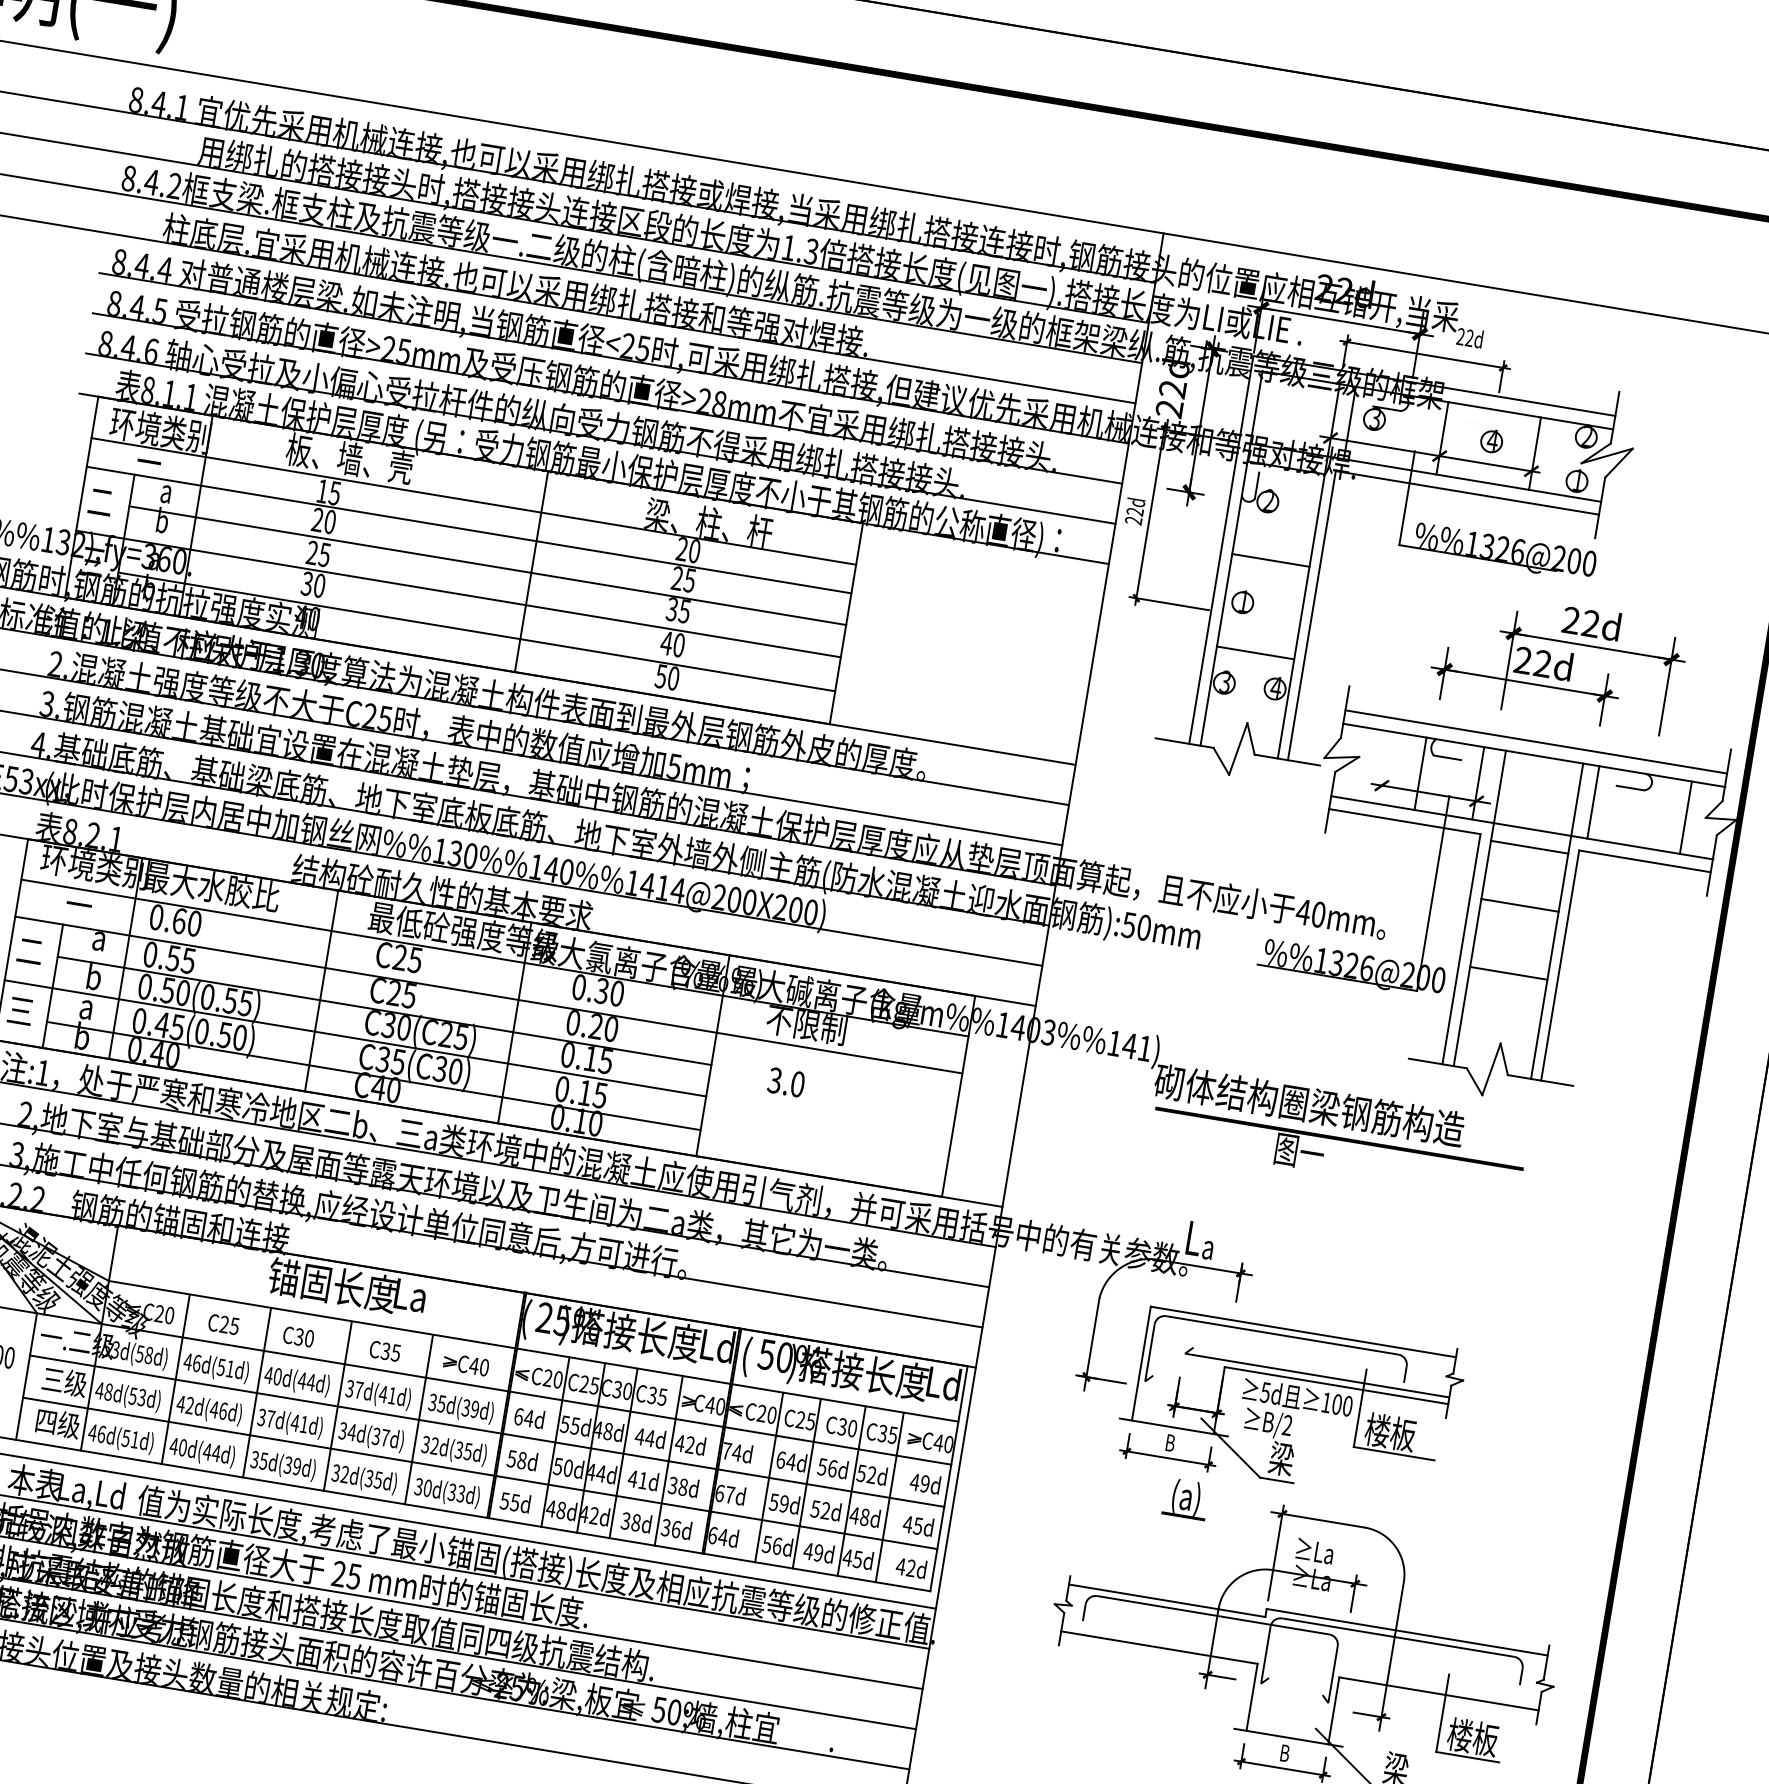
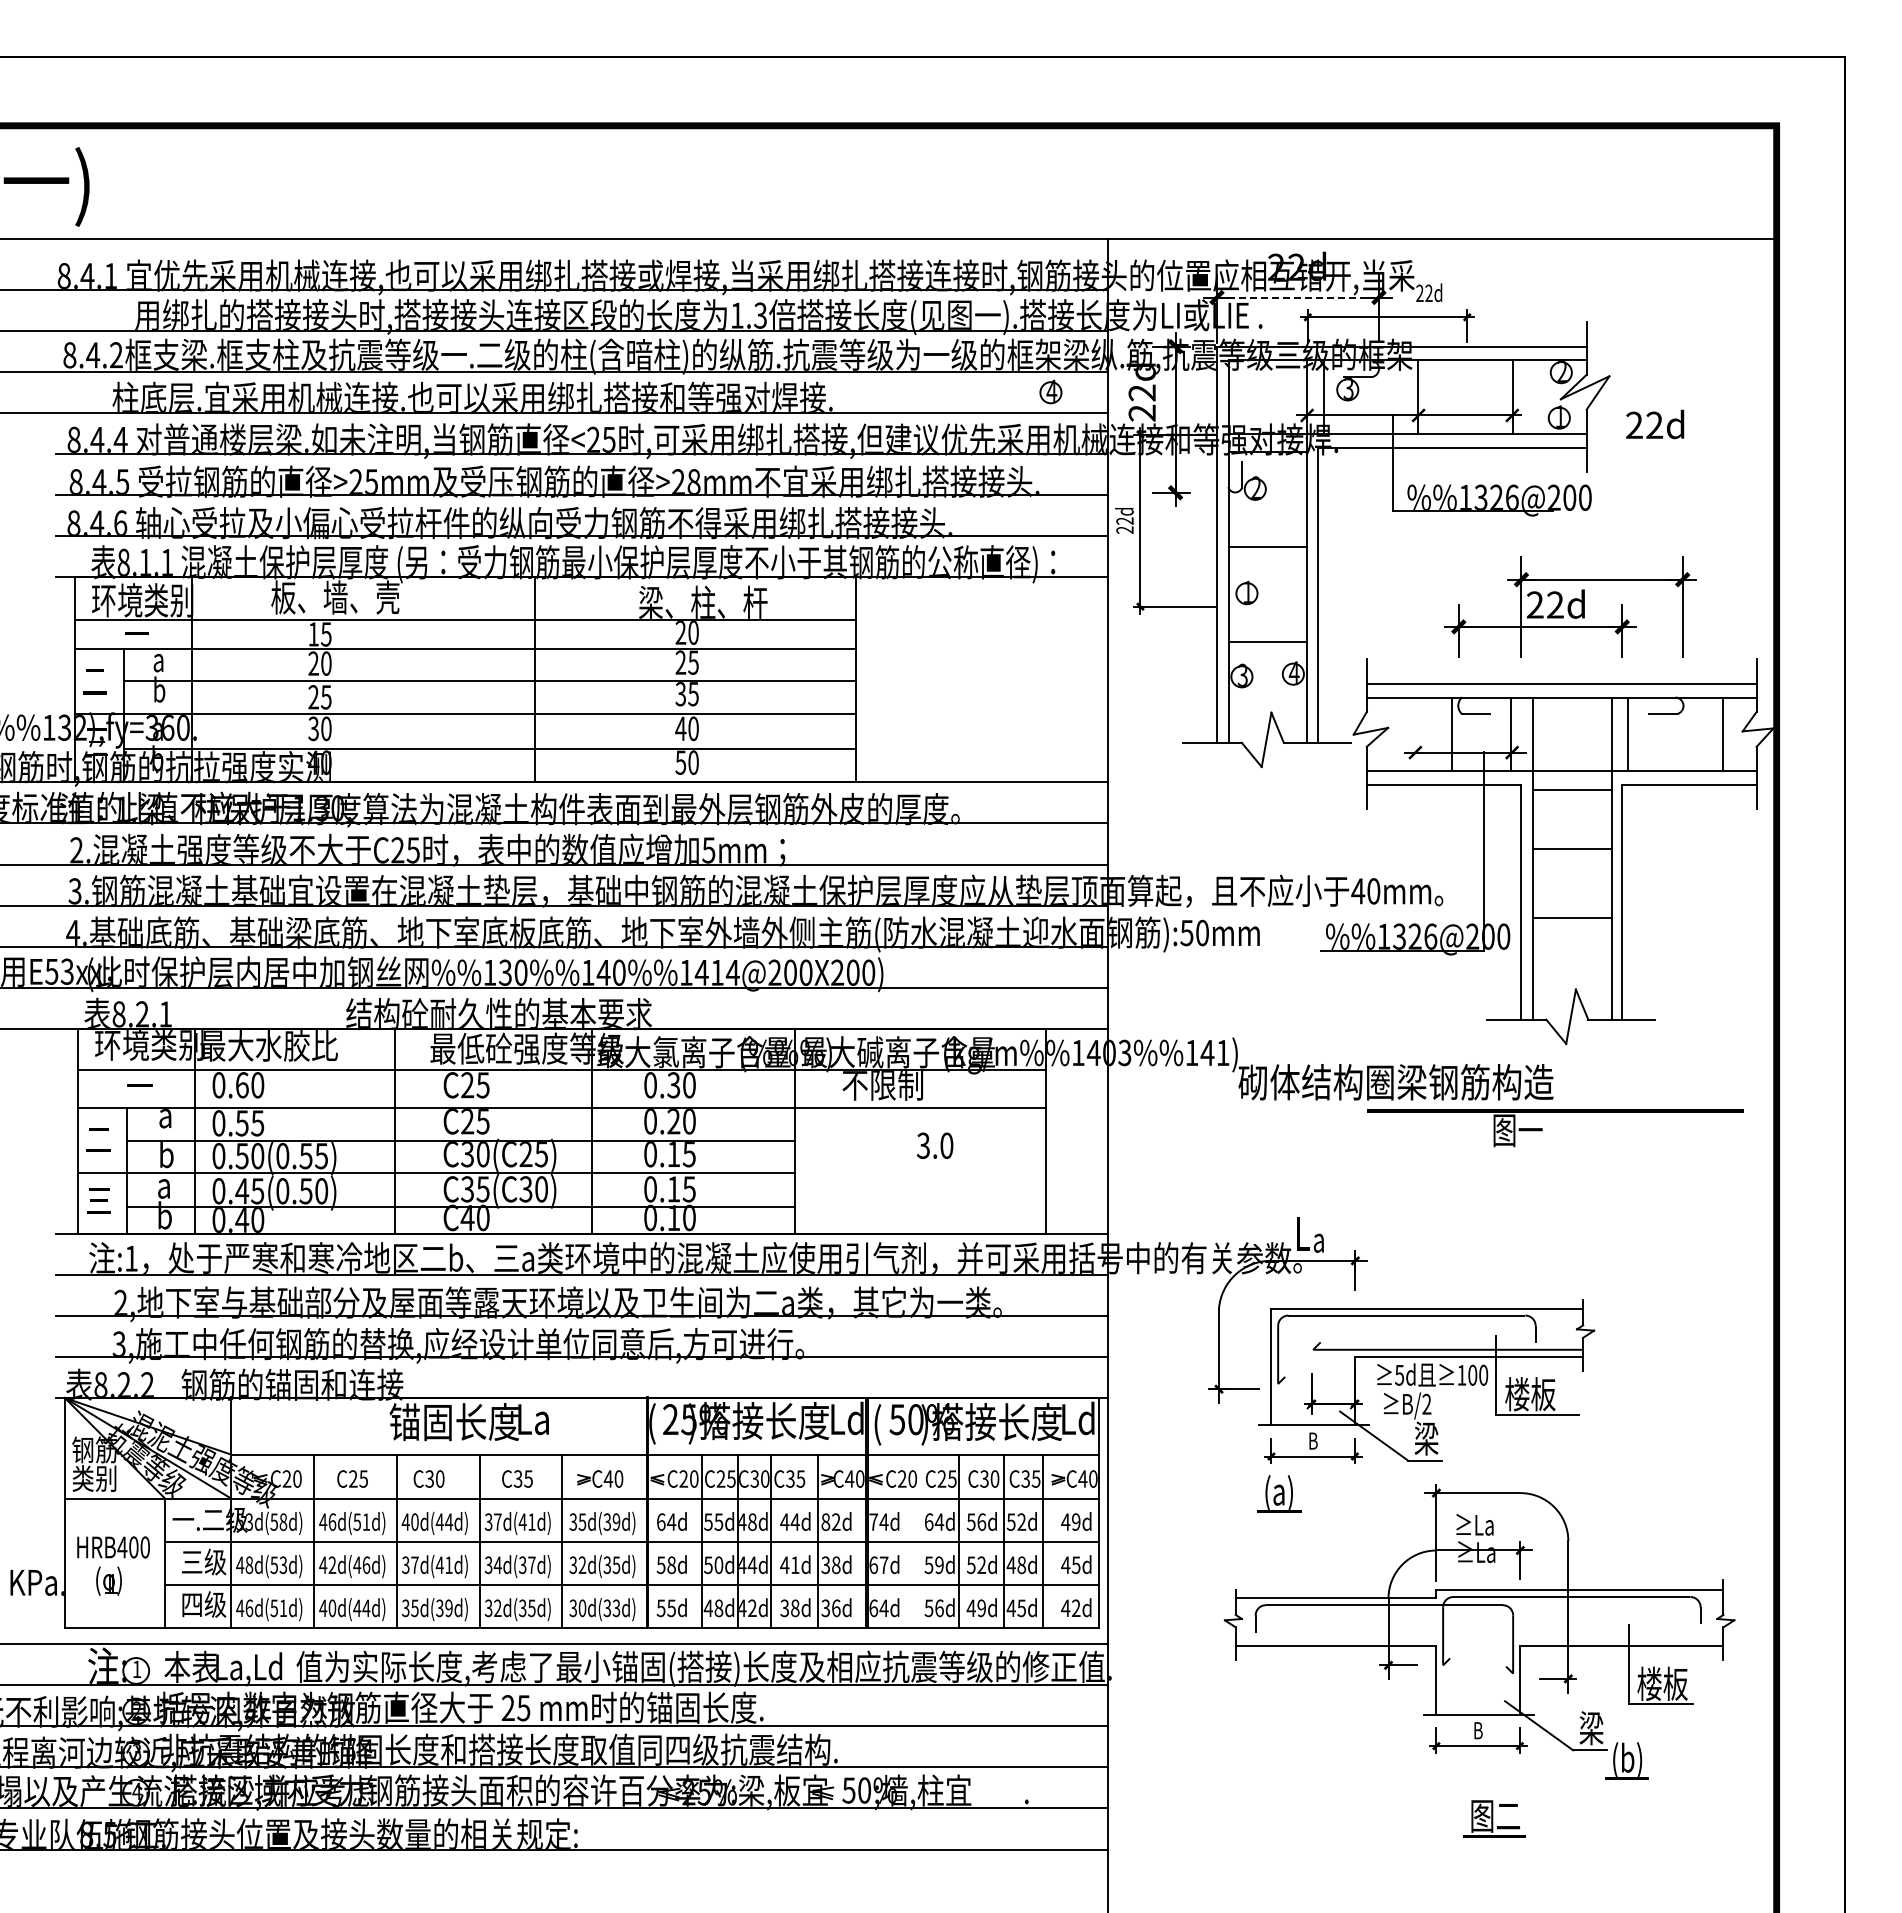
line: (1340, 320) -> (1297, 297), solid -> dashed
part: (1491, 441) -> (1050, 392), moved
text: (1591, 623) -> (1655, 424), moved
text: (785, 1082) -> (934, 1145), moved
text: (1336, 1156) -> (1555, 1128), moved
text: (679, 1442) -> (825, 1521), 42d -> 82d
line: (769, 1476) -> (920, 1540), removed
text: (1186, 1498) -> (1279, 1493), moved

